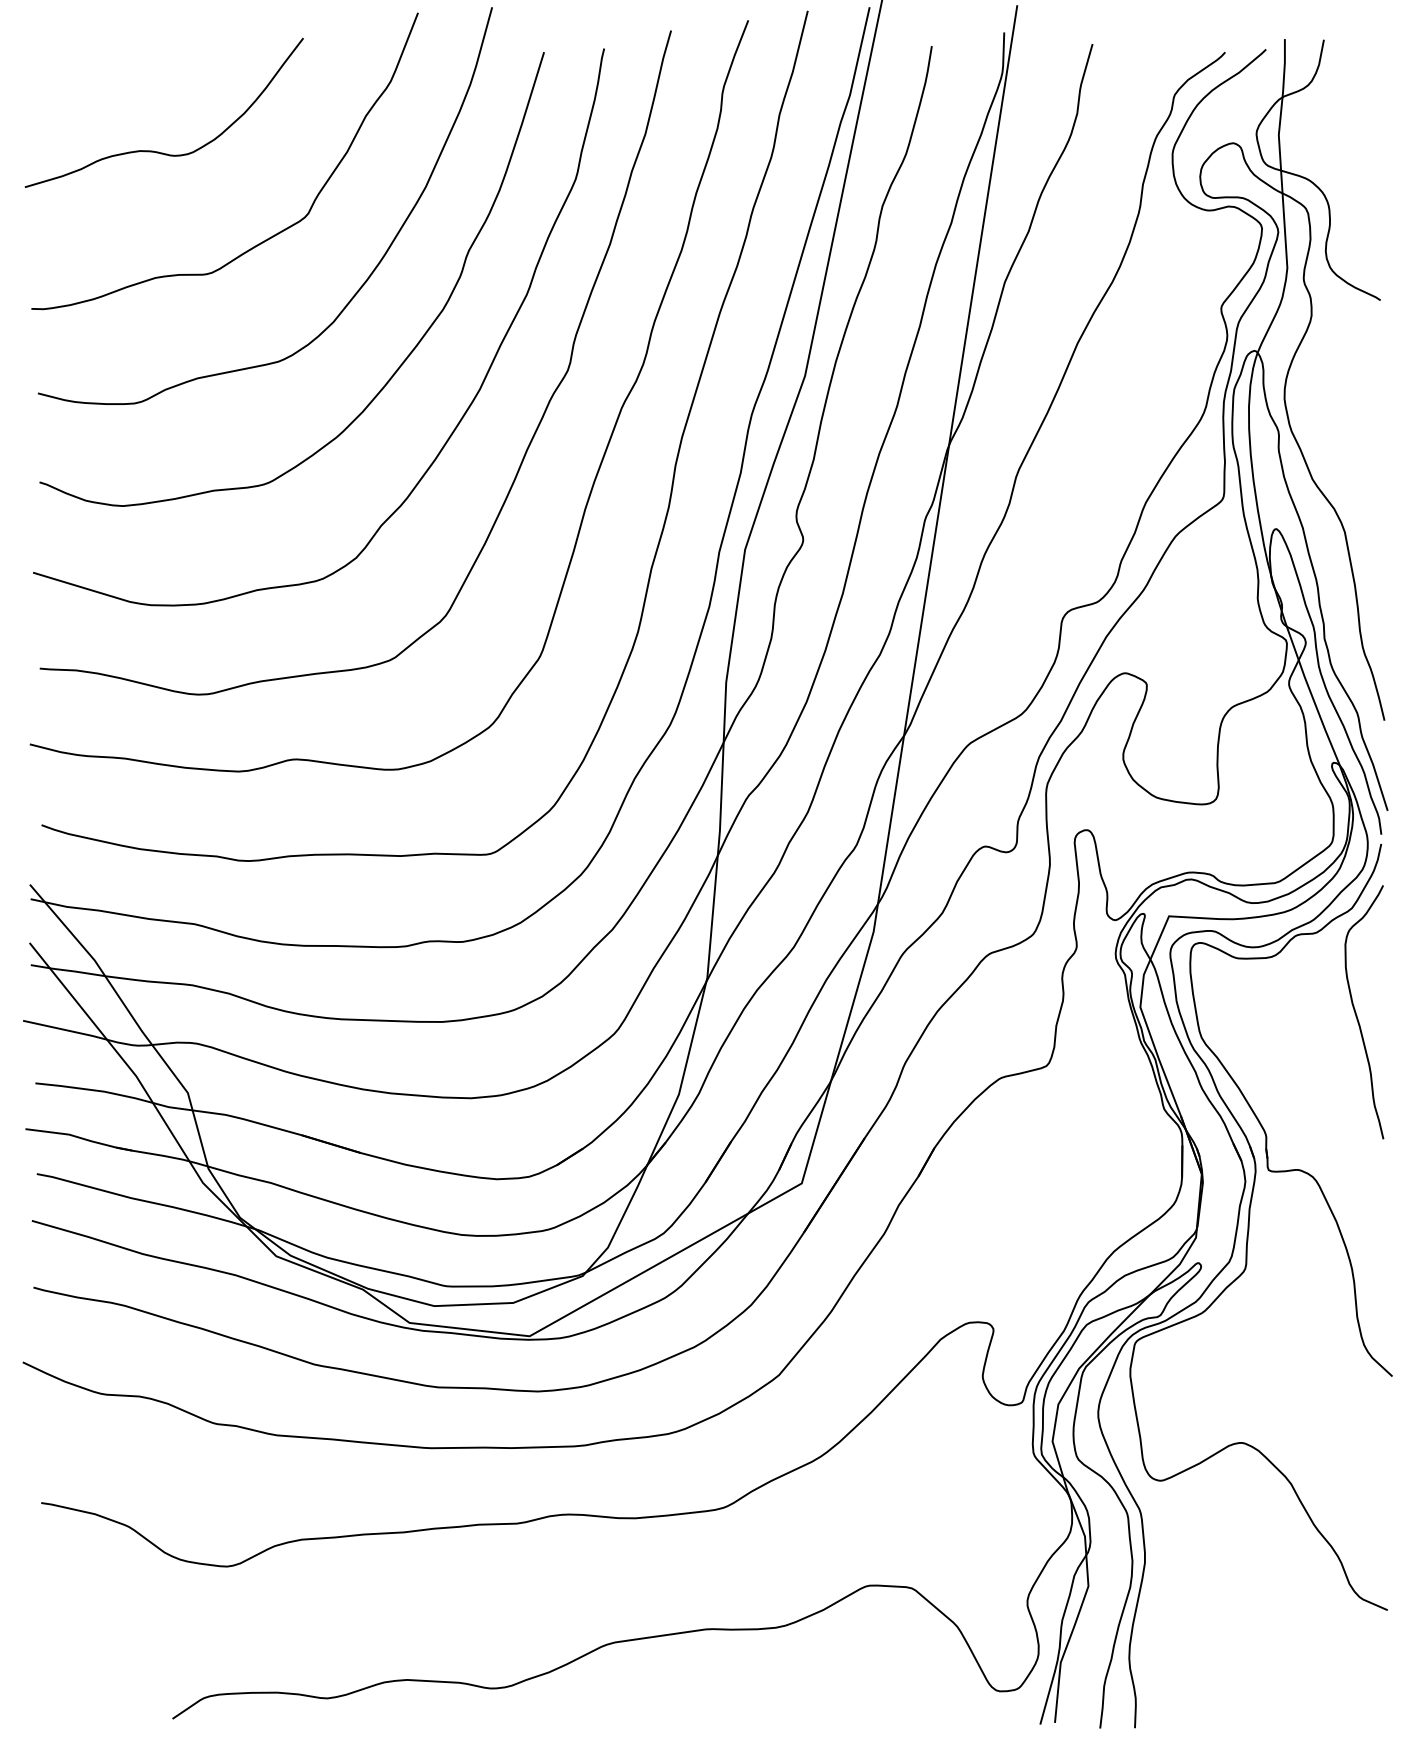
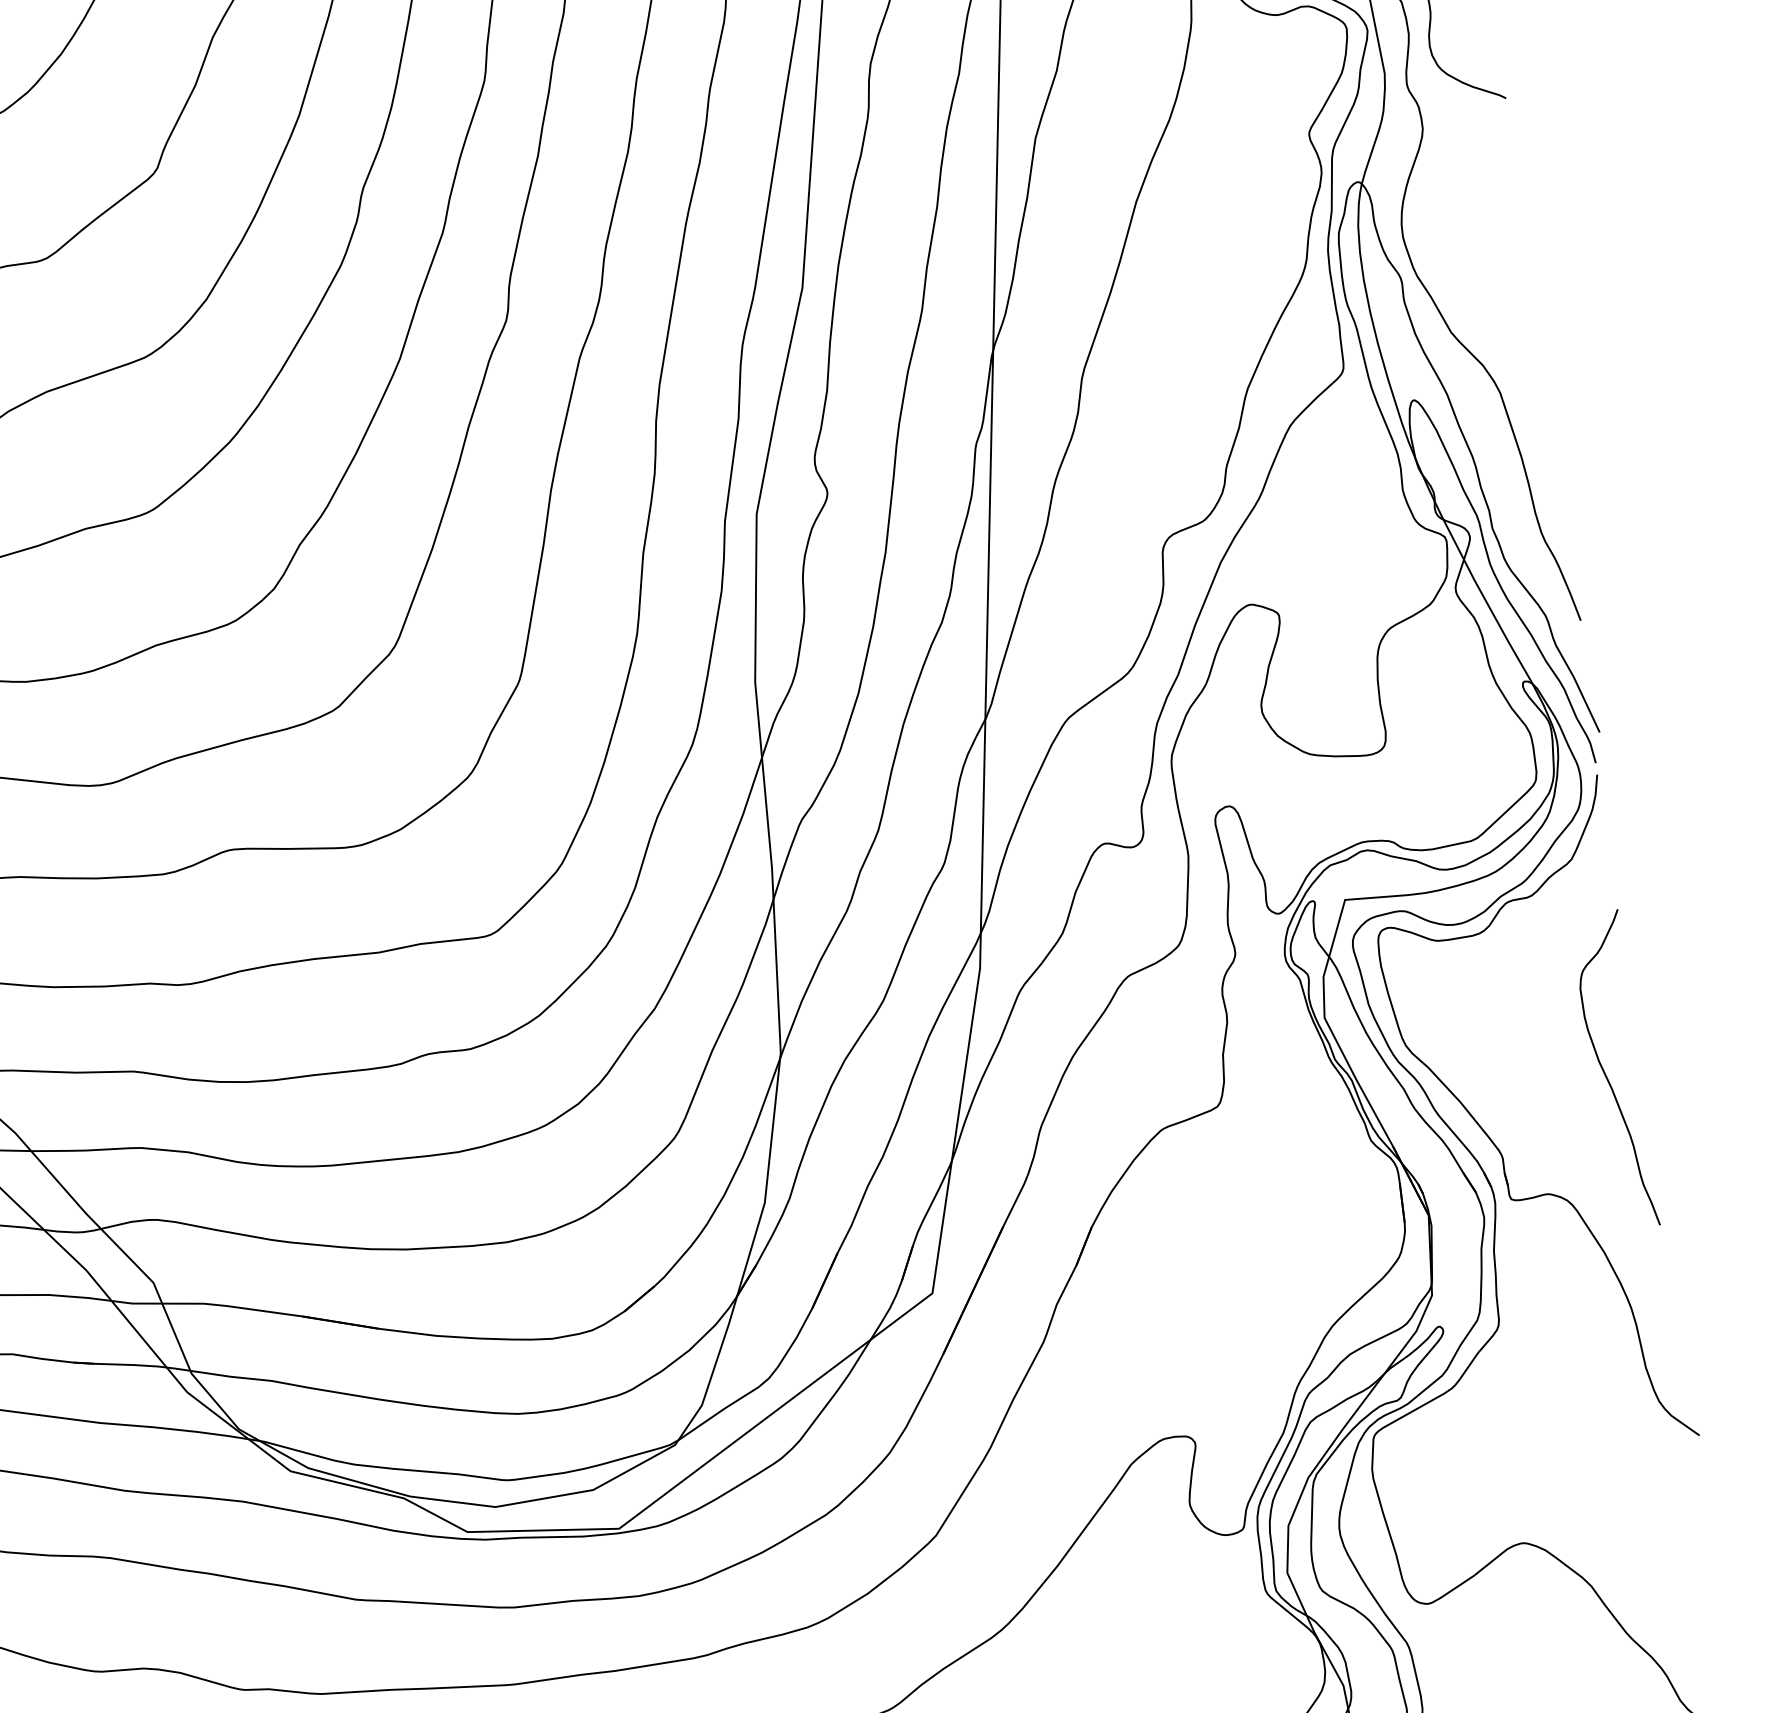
curve: (1357, 1015) -> (1607, 1075), moved

